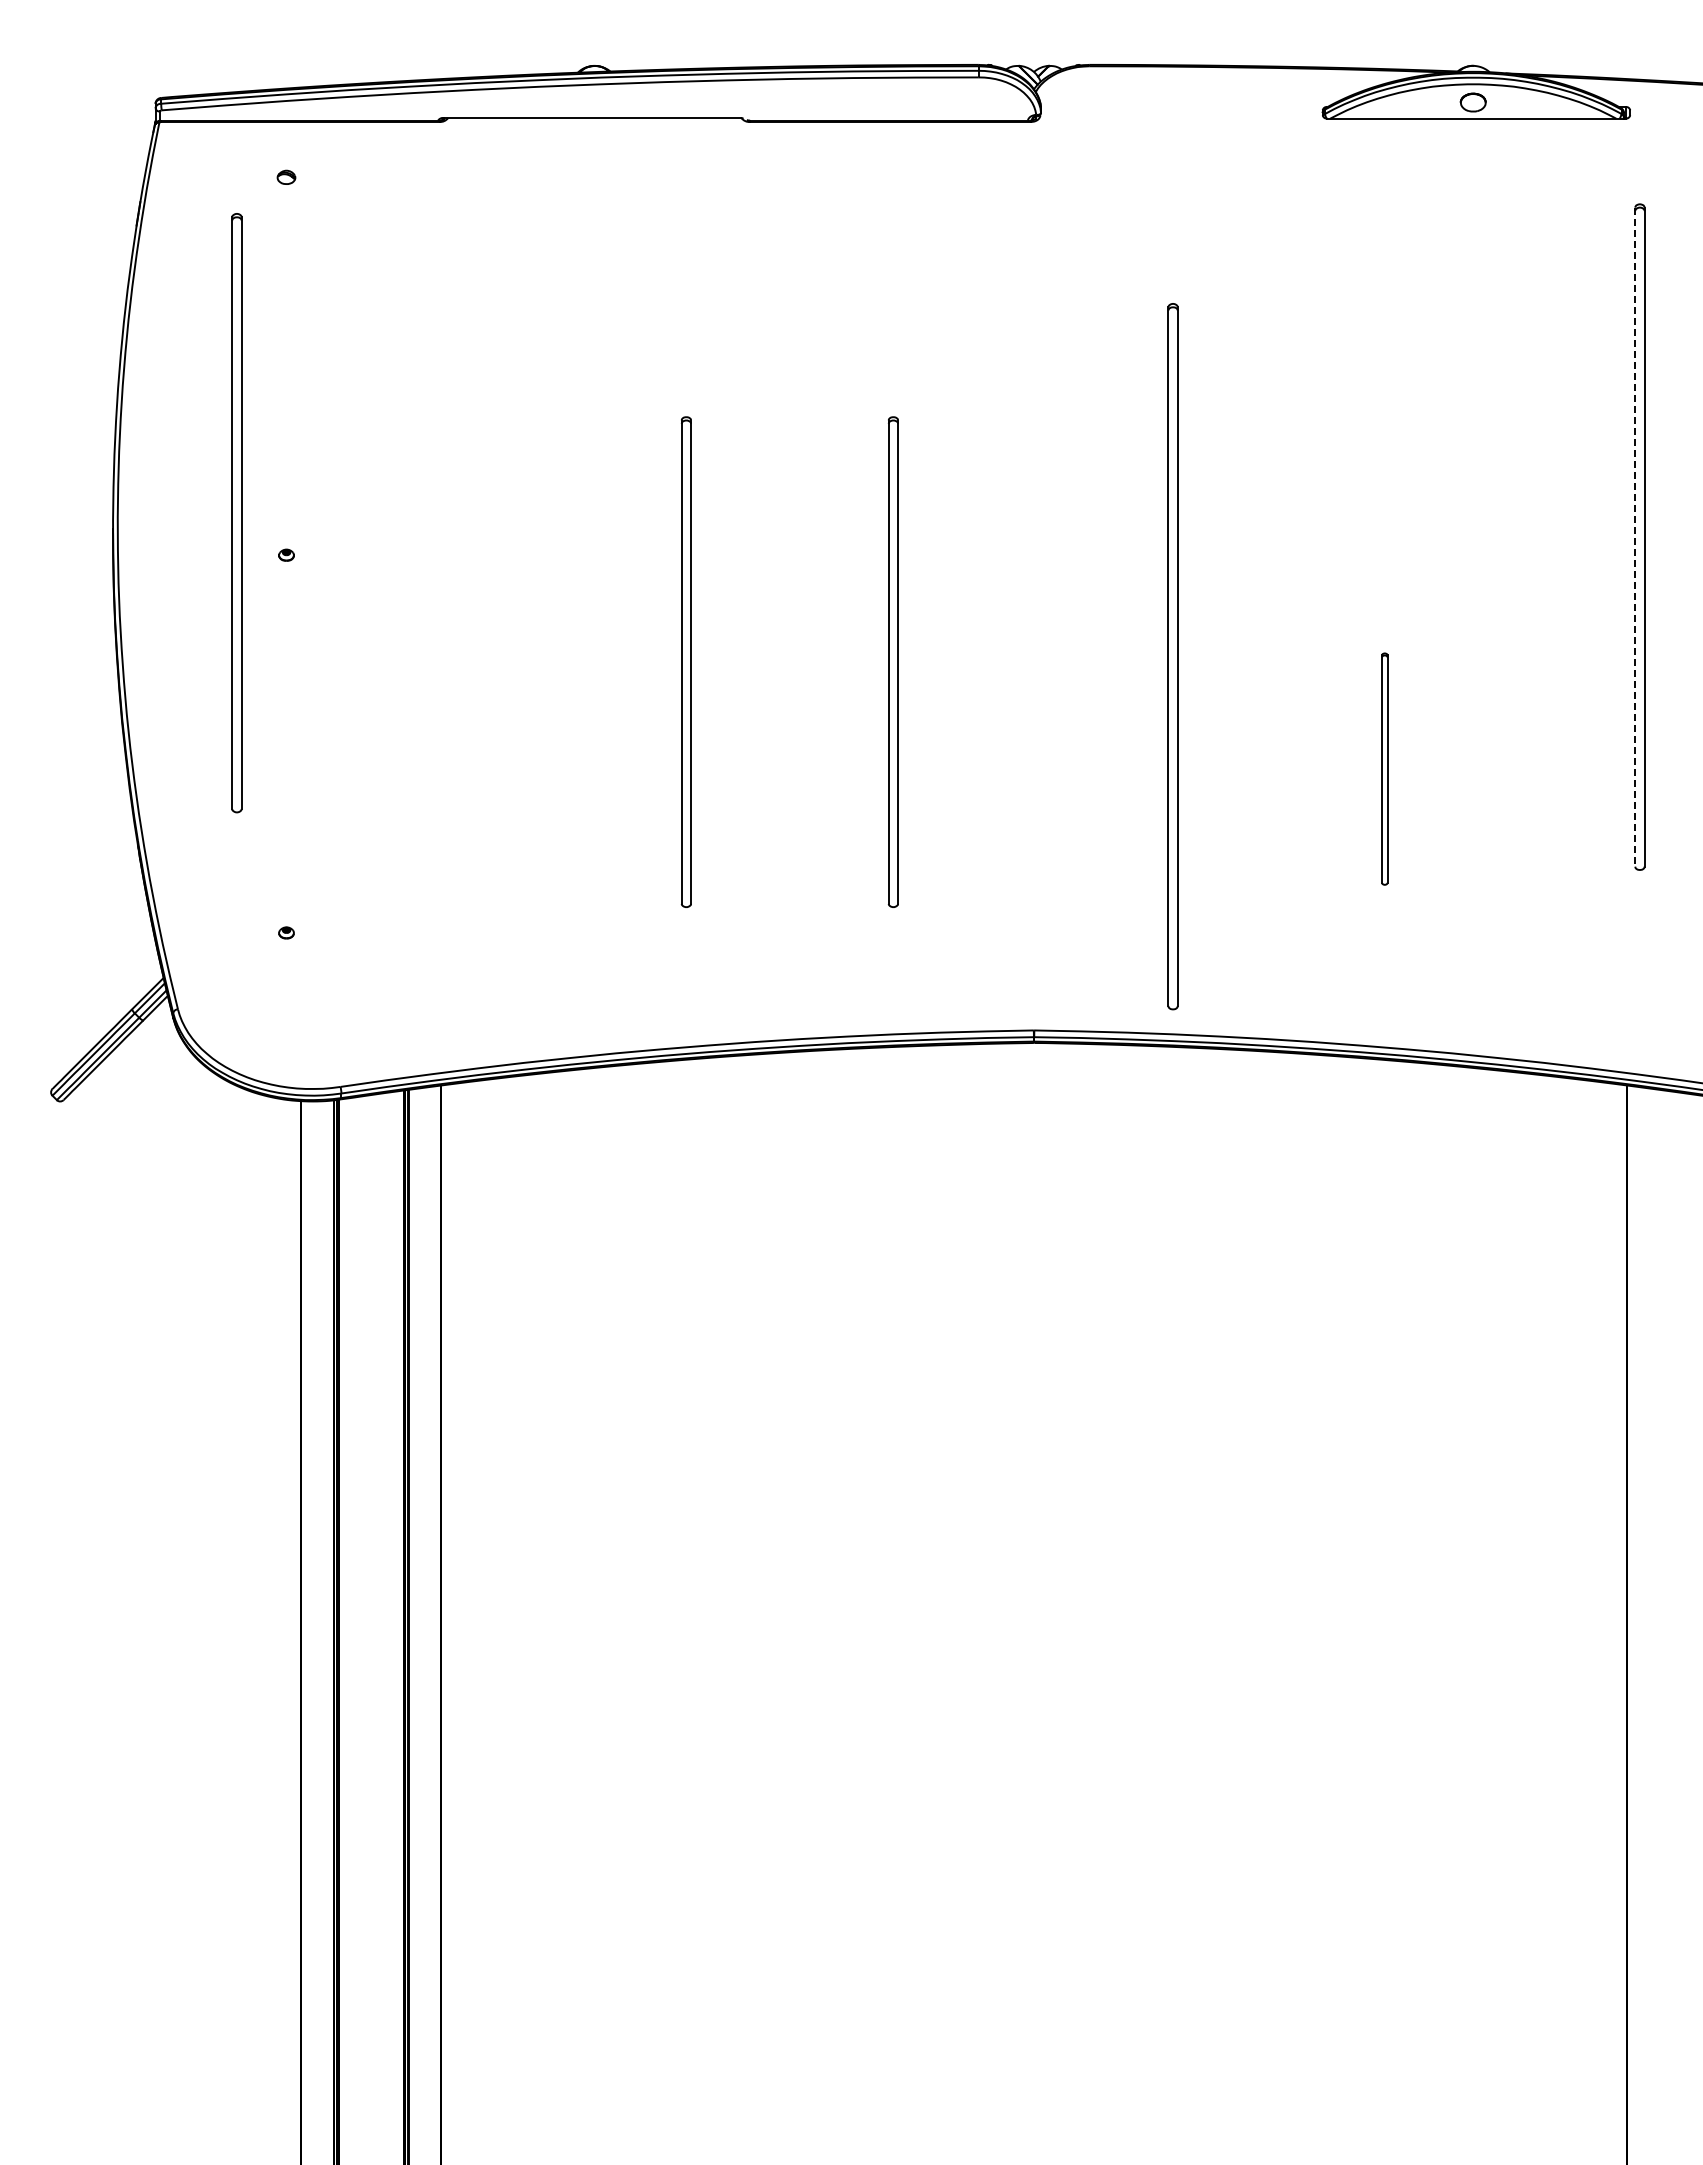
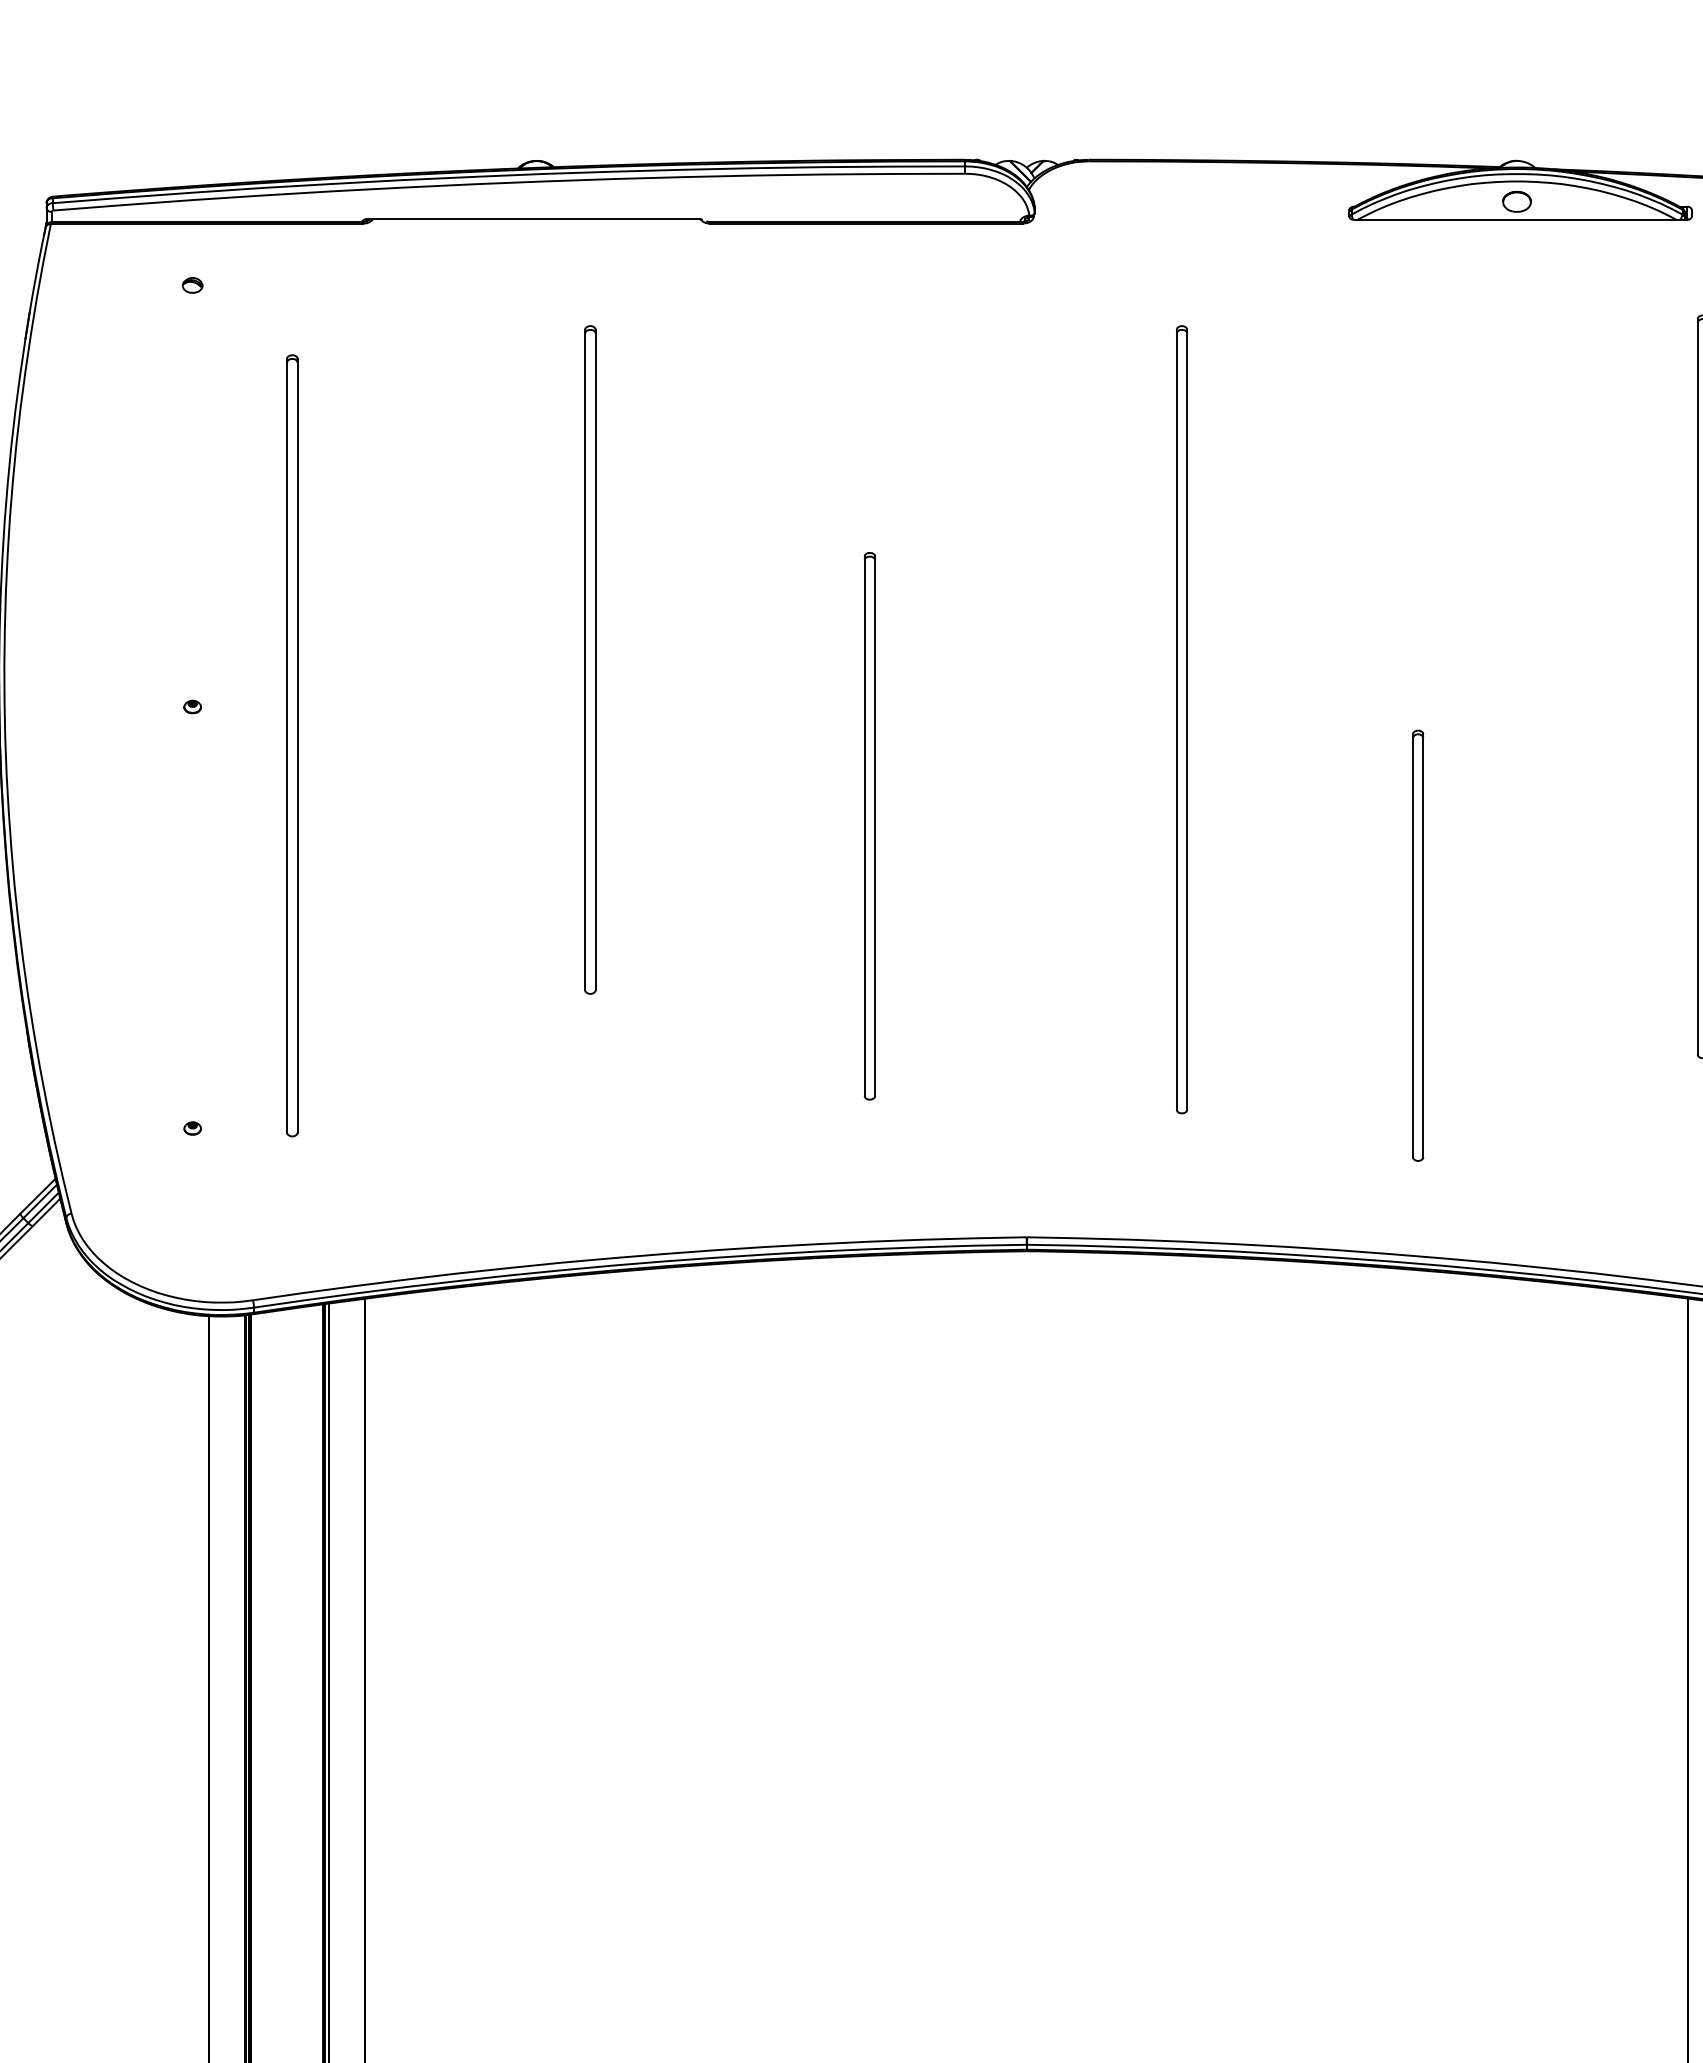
part: (236, 513) -> (589, 660), moved
line: (1635, 537) -> (1698, 687), dashed -> solid
part: (375, 589) -> (291, 745), added
part: (1172, 656) -> (1181, 719), moved
part: (685, 661) -> (637, 825), removed
part: (1384, 768) -> (1417, 944), size x1.67

